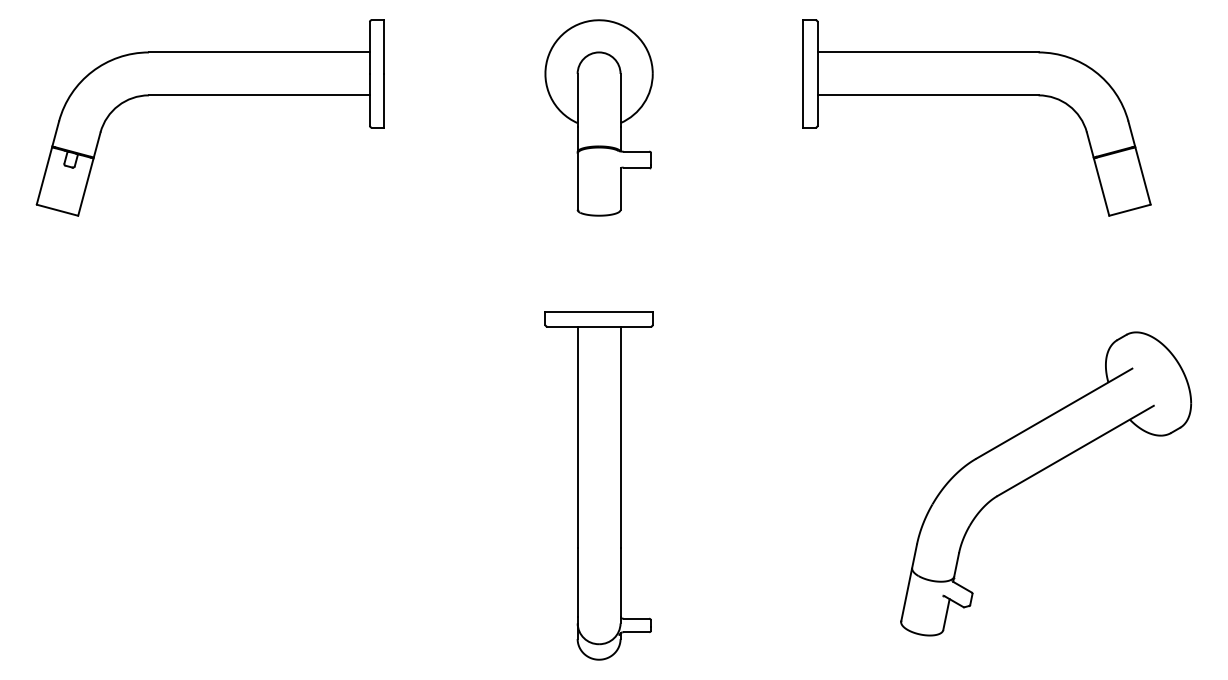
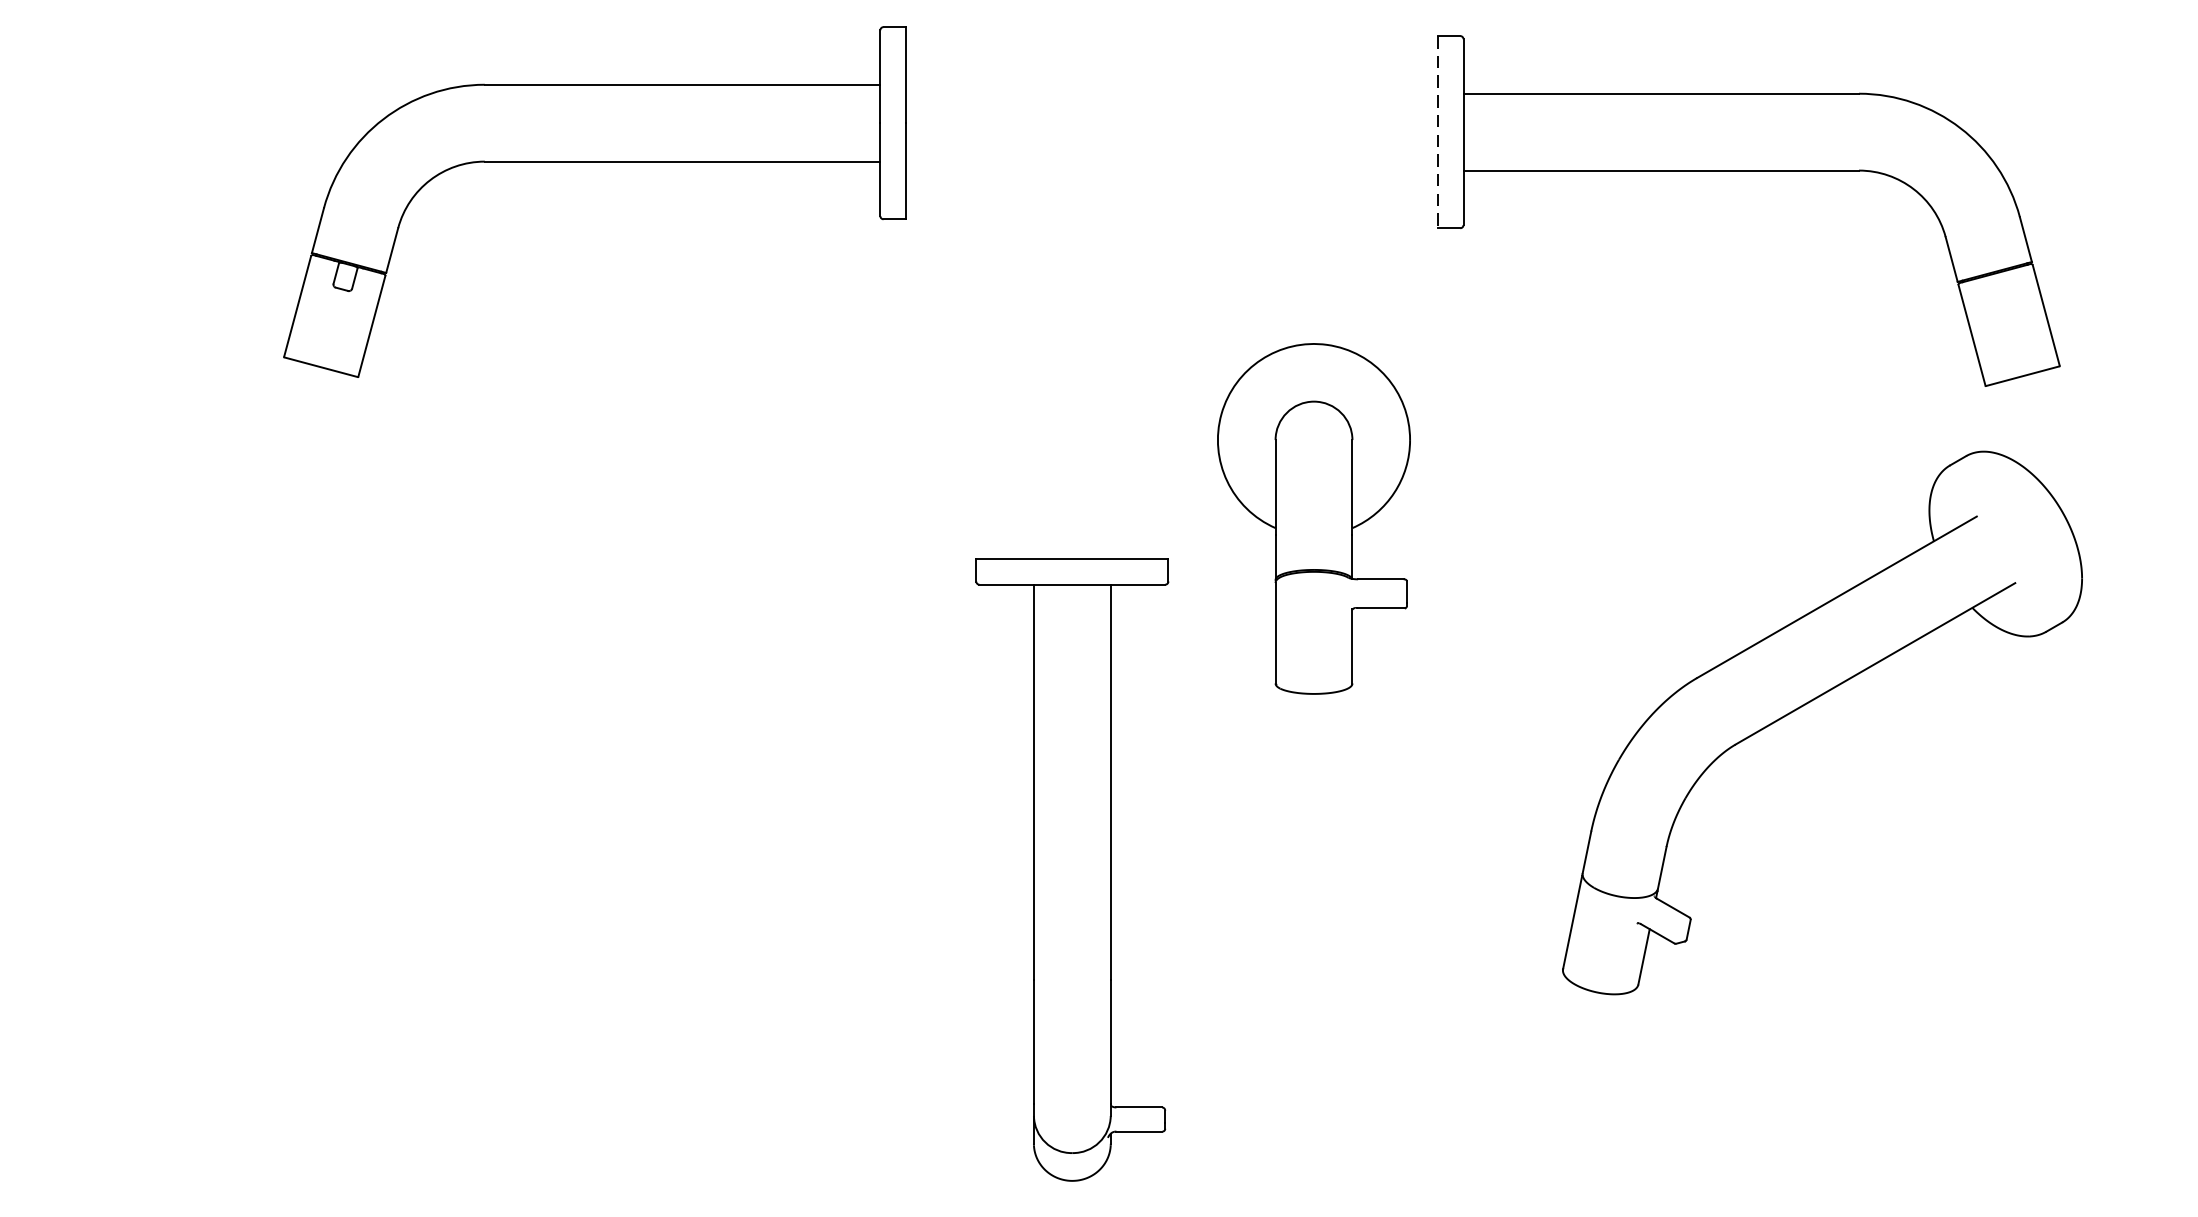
line: (803, 73) -> (1438, 131), solid -> dashed
part: (209, 95) -> (593, 161), moved
part: (598, 117) -> (1312, 518), moved
part: (1040, 472) -> (1812, 702), moved

